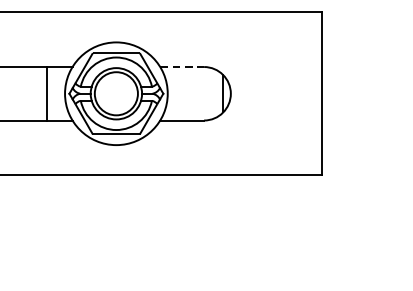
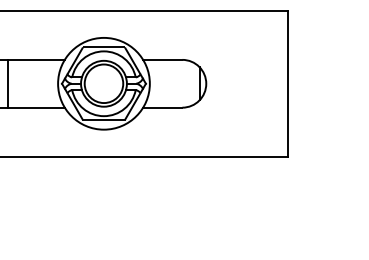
line: (181, 66) -> (162, 59), dashed -> solid
line: (47, 93) -> (8, 83), moved

